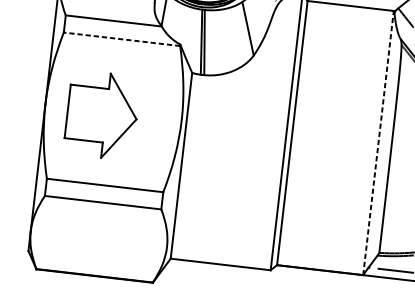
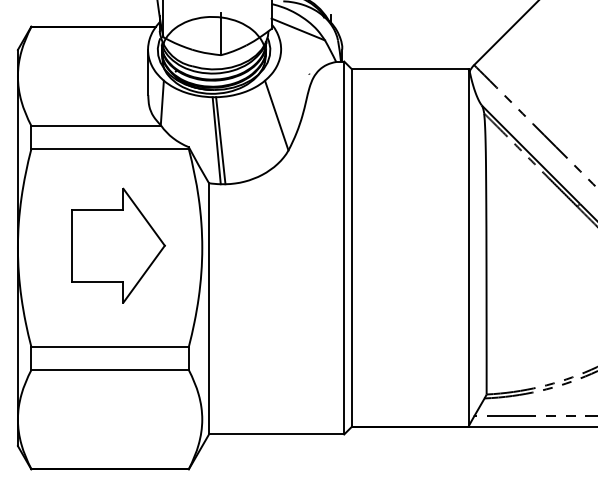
line: (122, 39) -> (110, 149), dashed -> solid
part: (102, 115) -> (118, 245), moved
line: (378, 143) -> (468, 248), dashed -> solid

